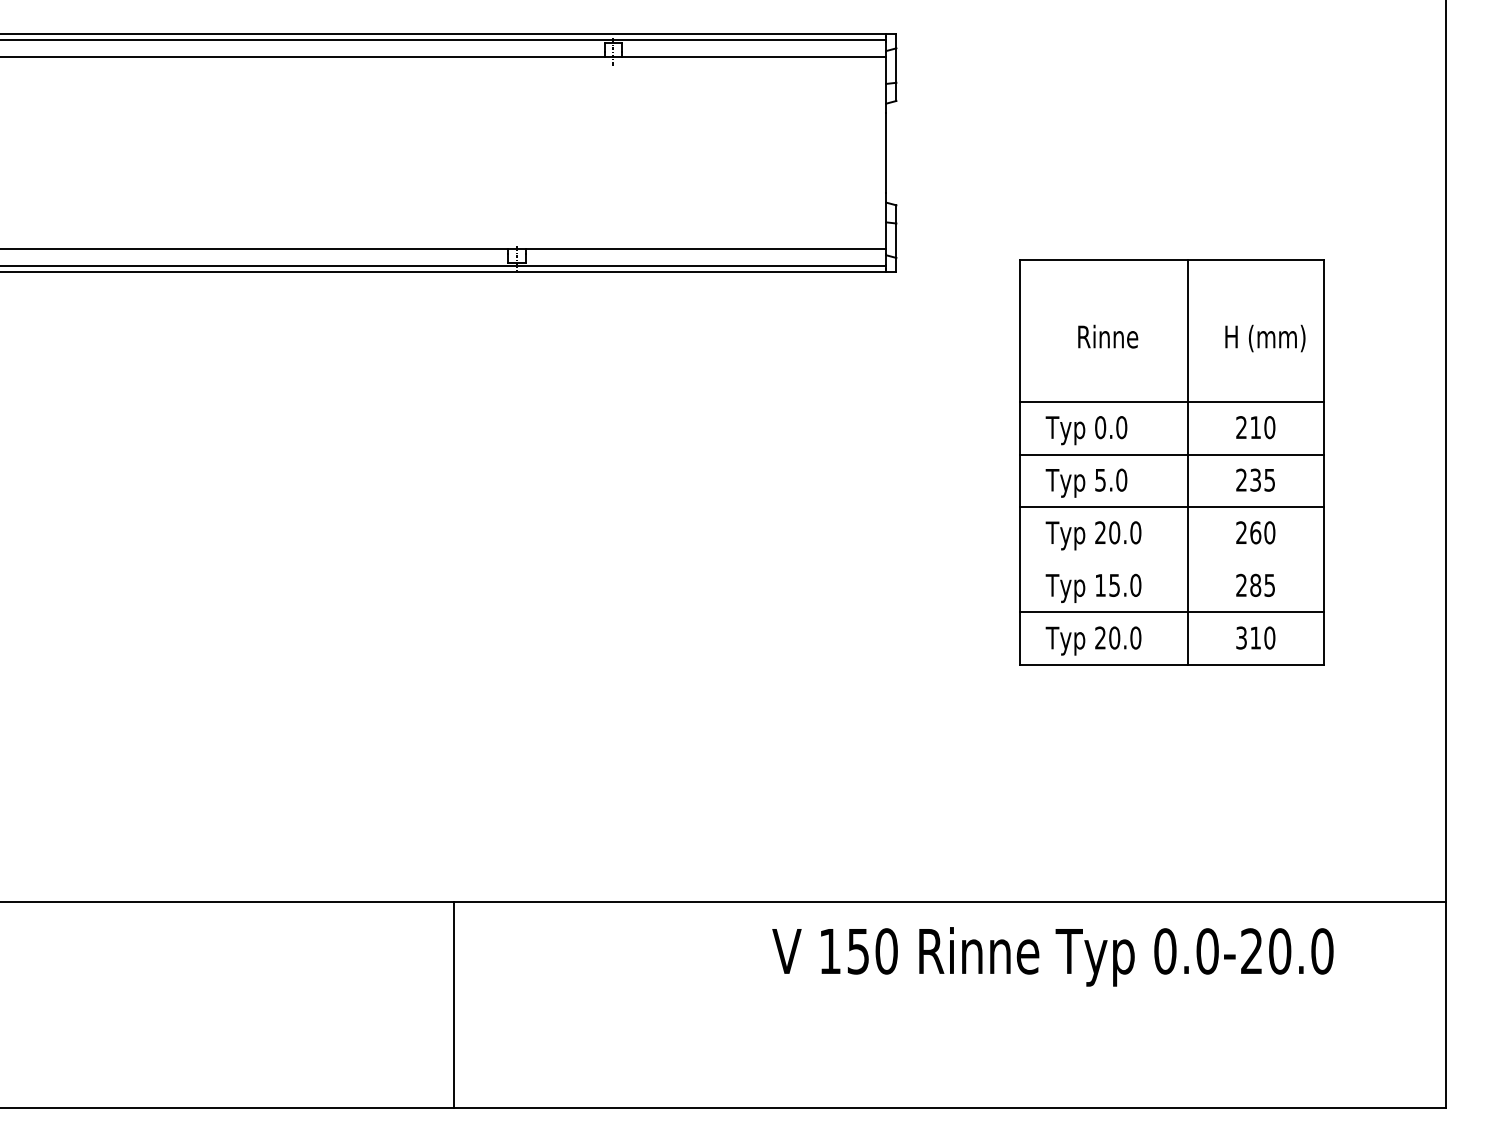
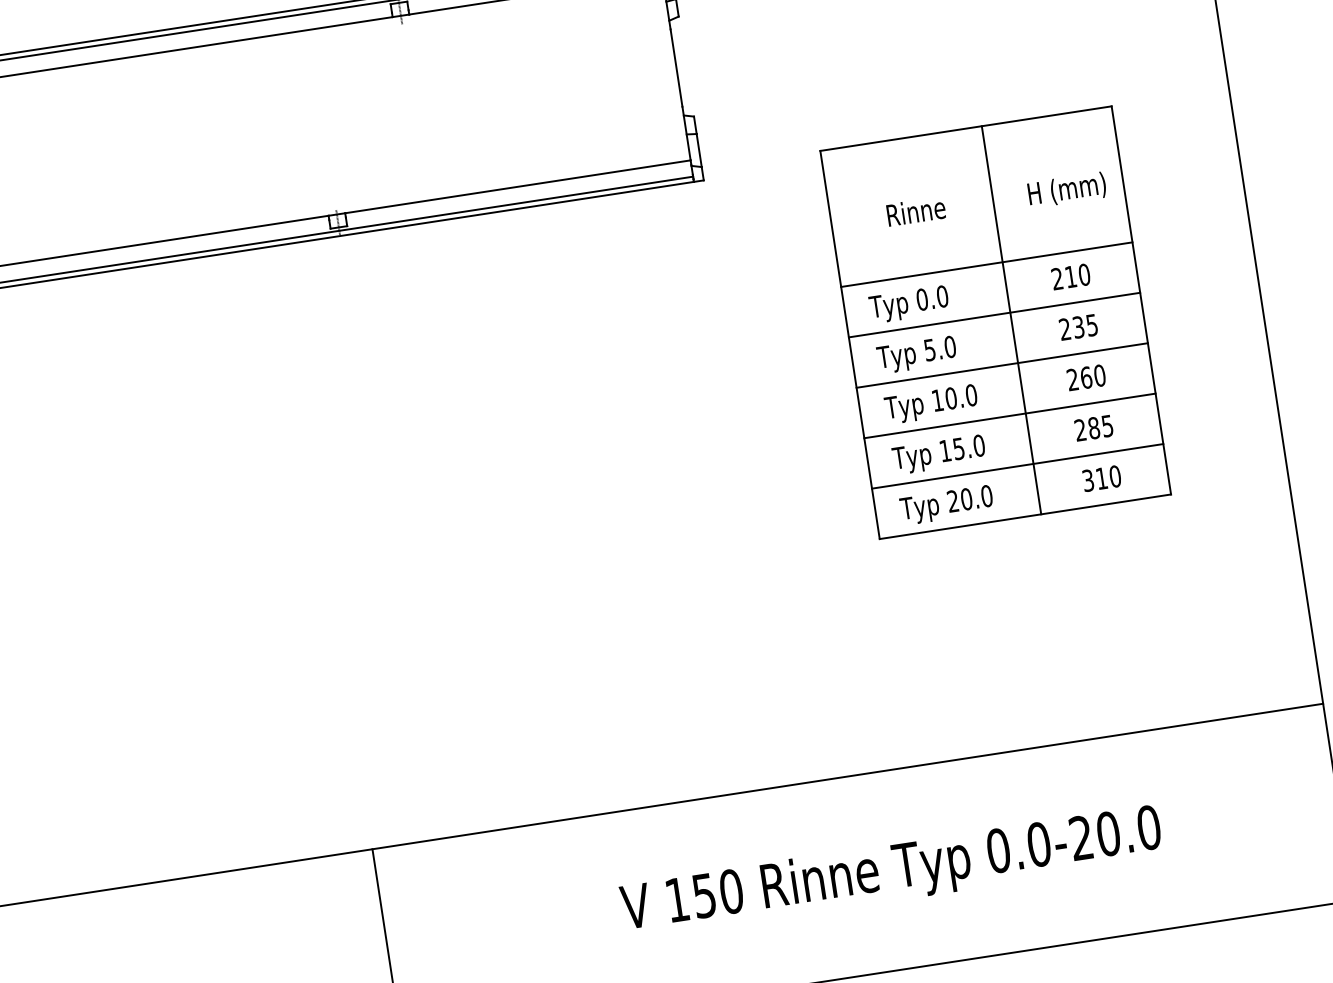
text: (1100, 532) -> (937, 400), 20.0 -> 10.0
line: (1171, 559) -> (1009, 415), added
text: (1052, 956) -> (891, 872), moved

